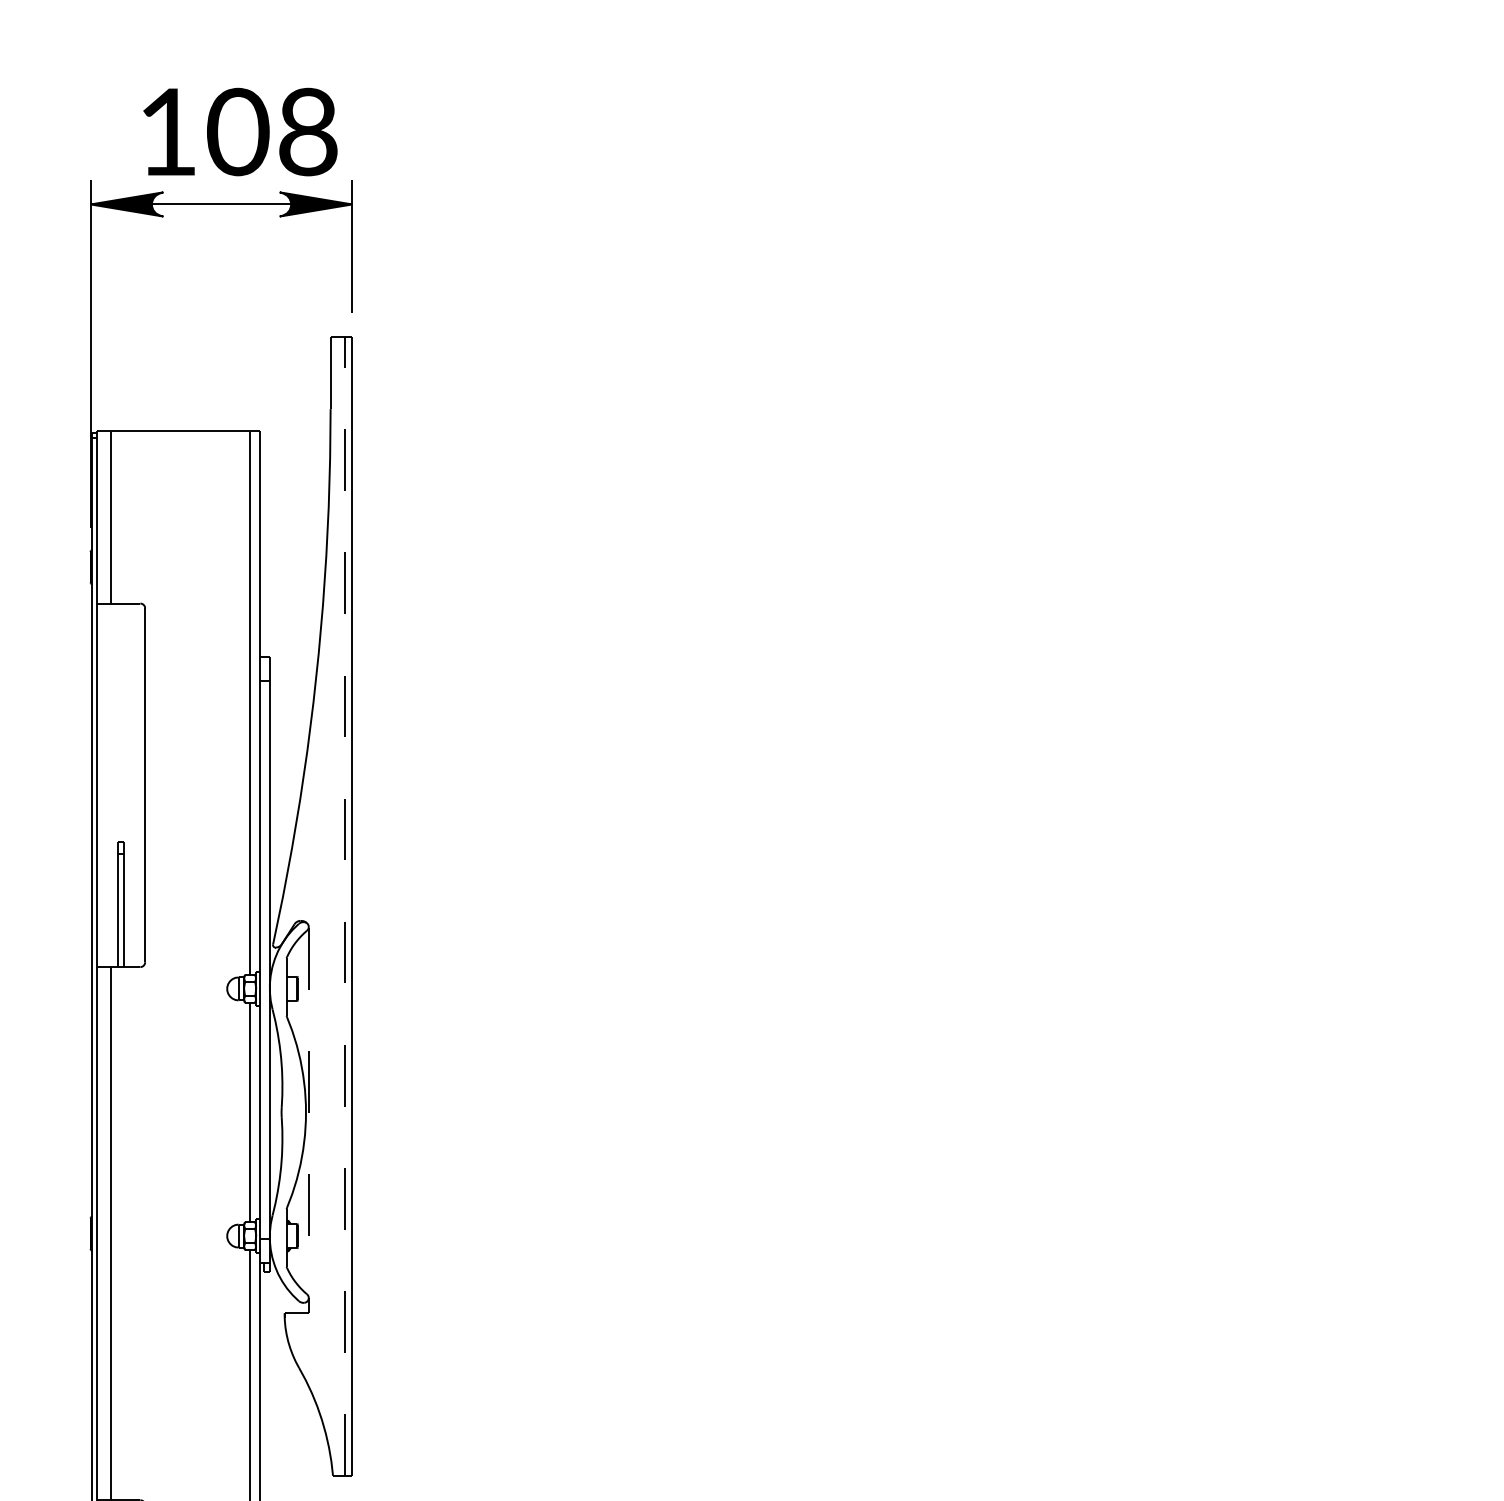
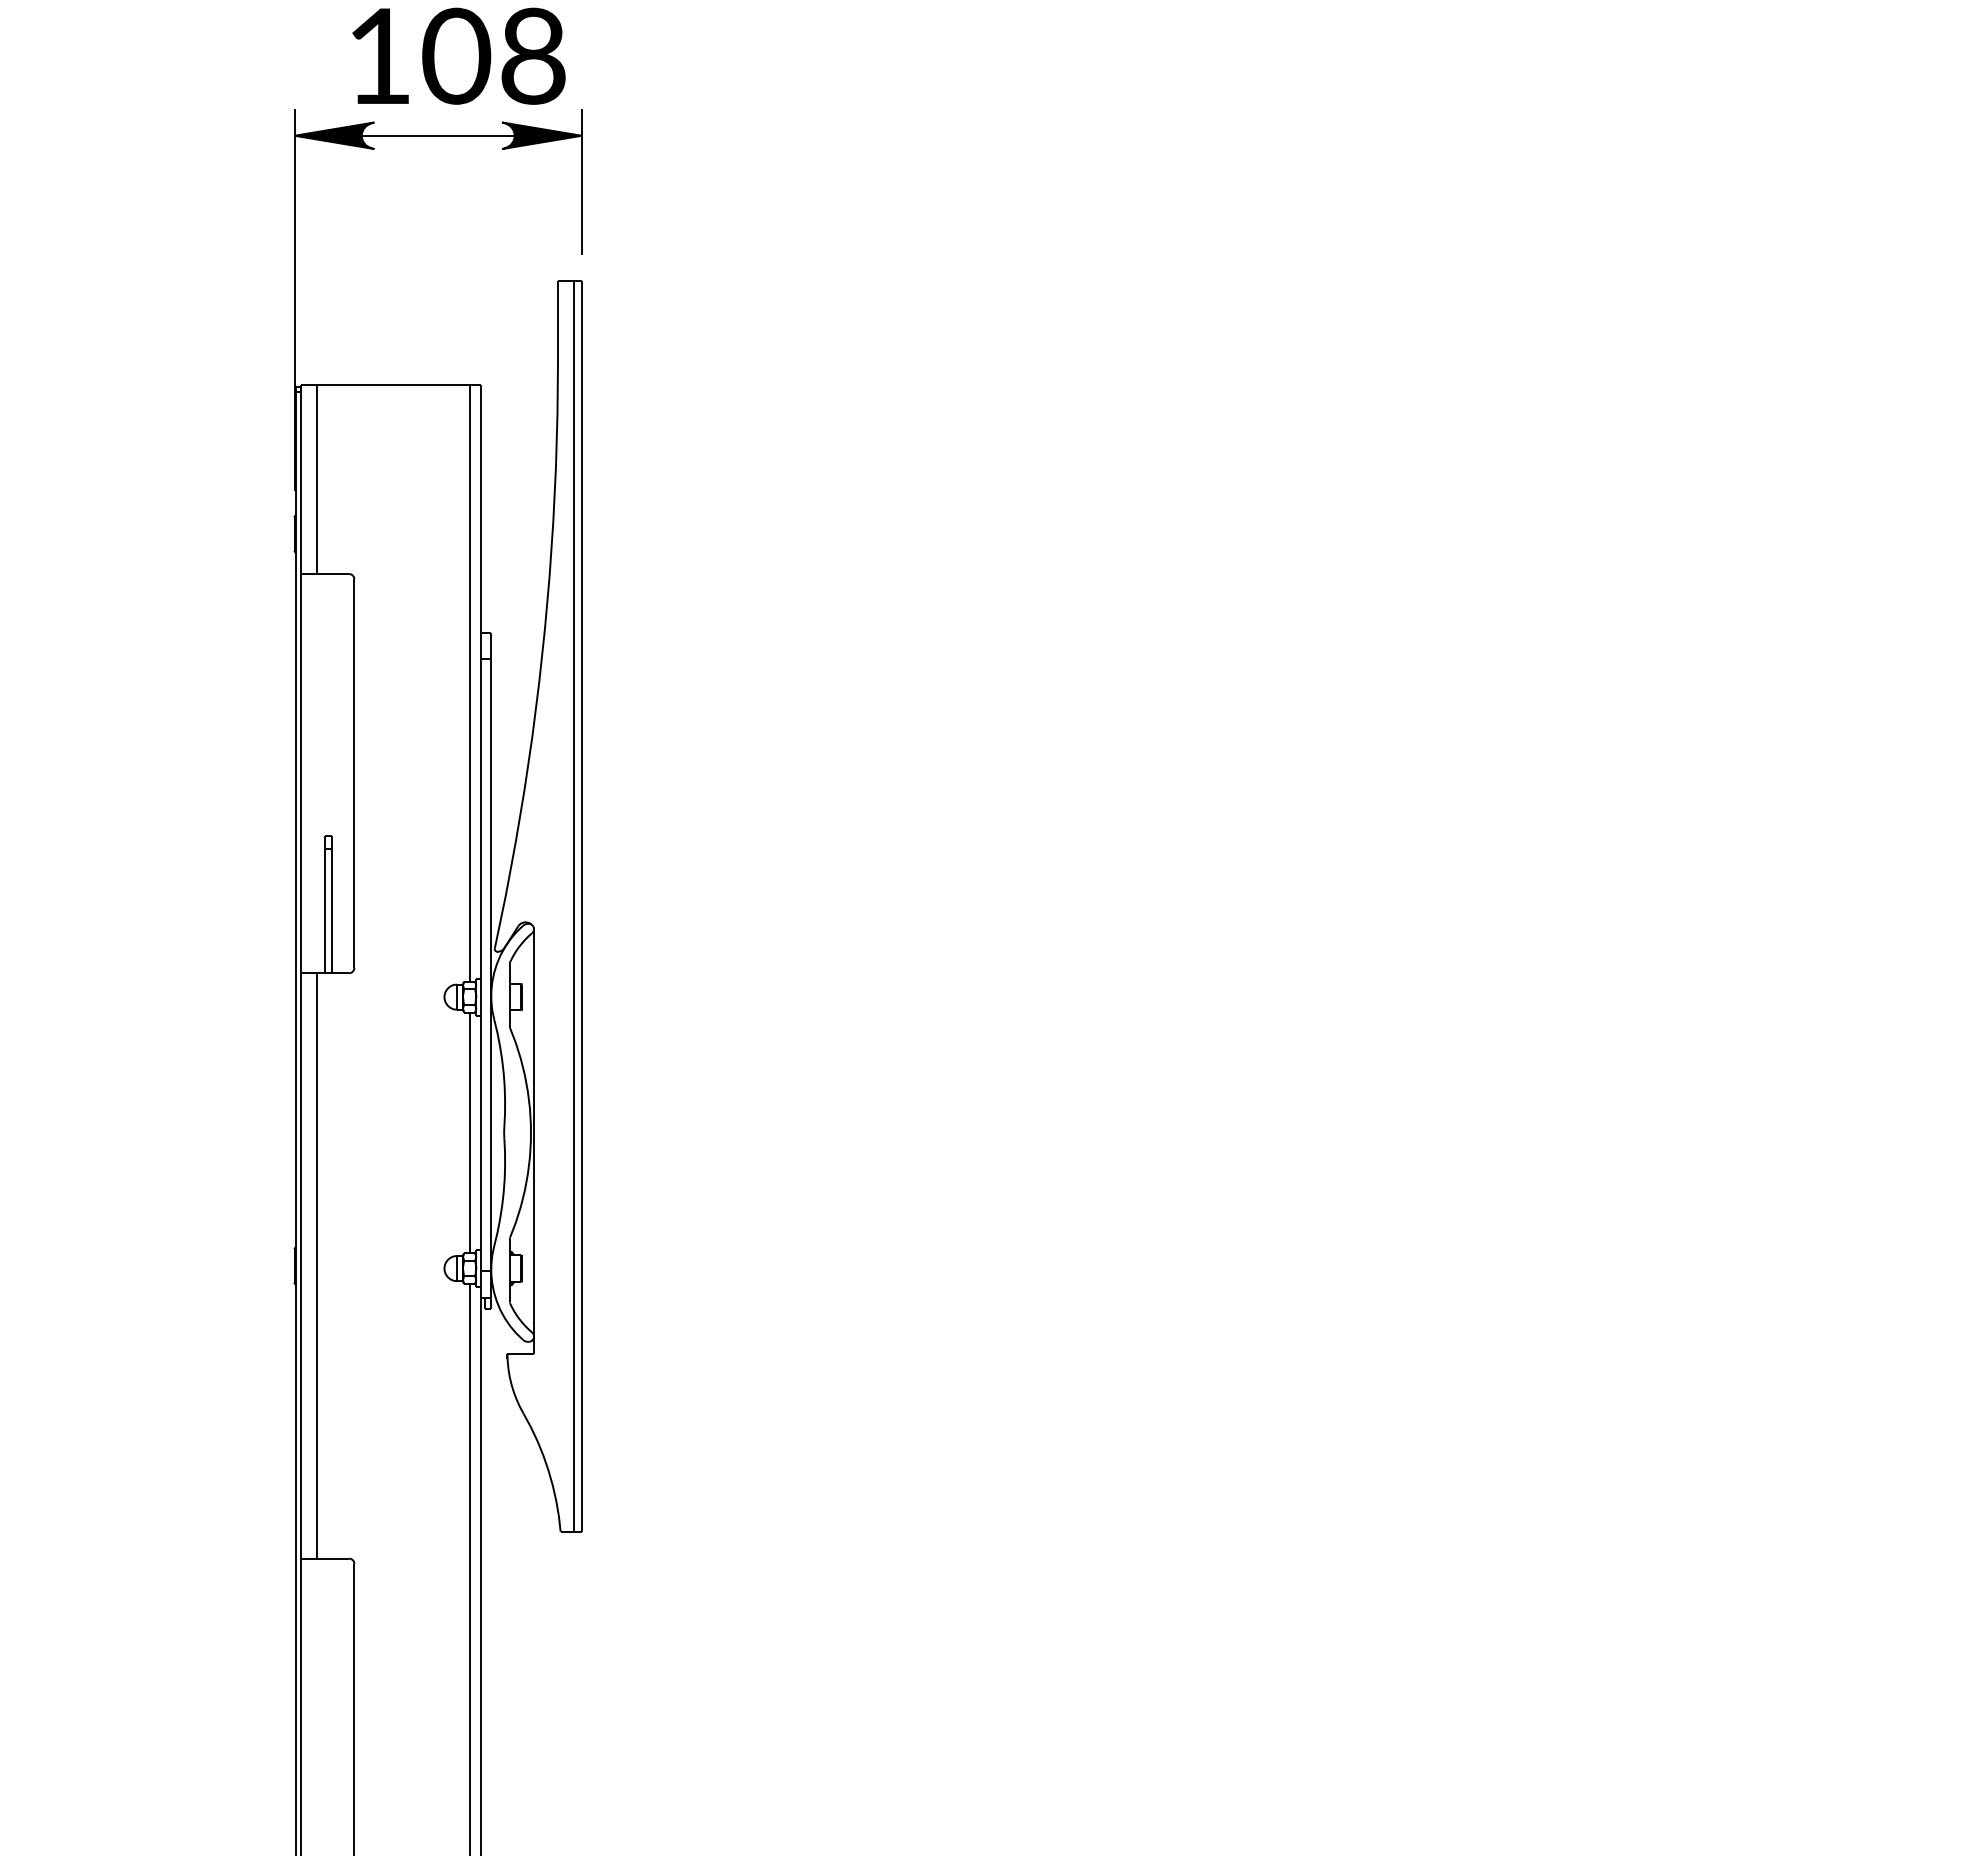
line: (344, 905) -> (573, 905), dashed -> solid
line: (309, 1120) -> (534, 1141), dashed -> solid

